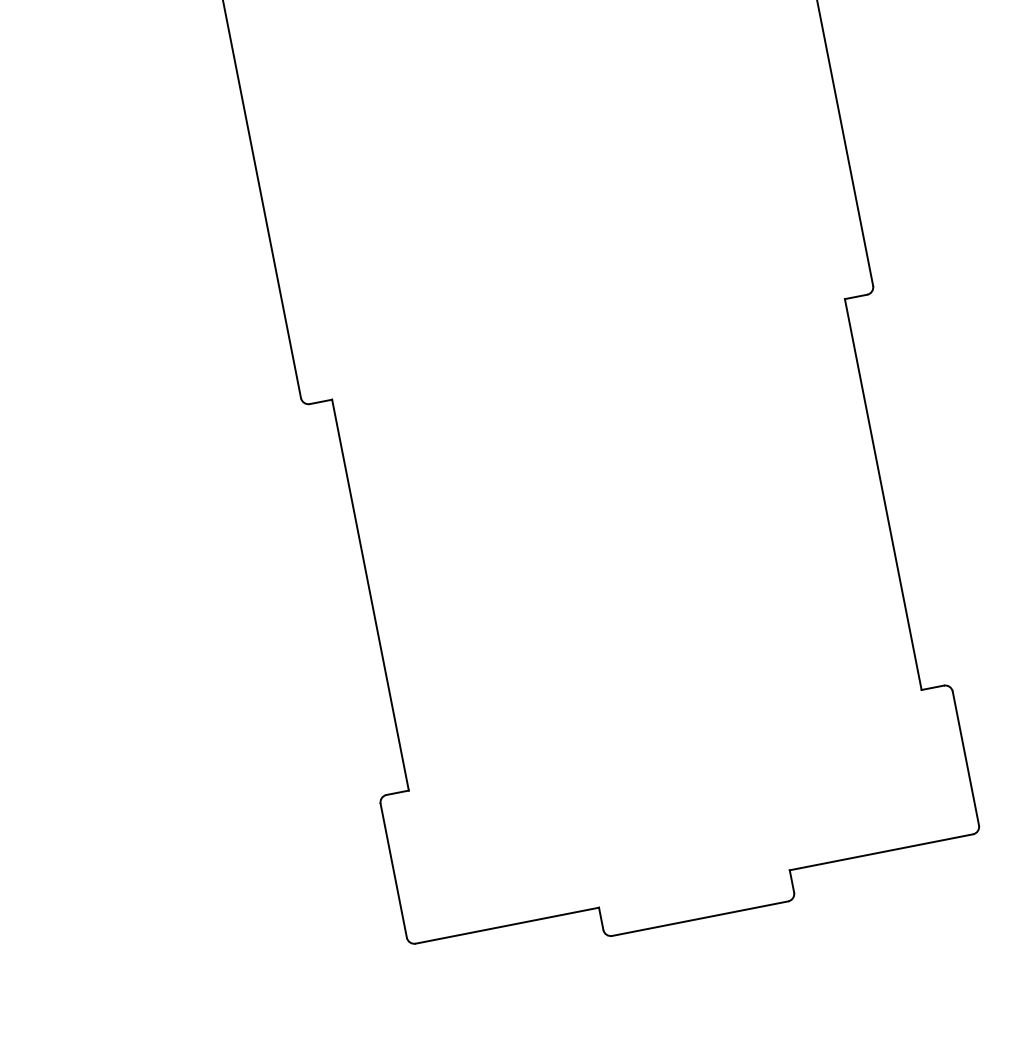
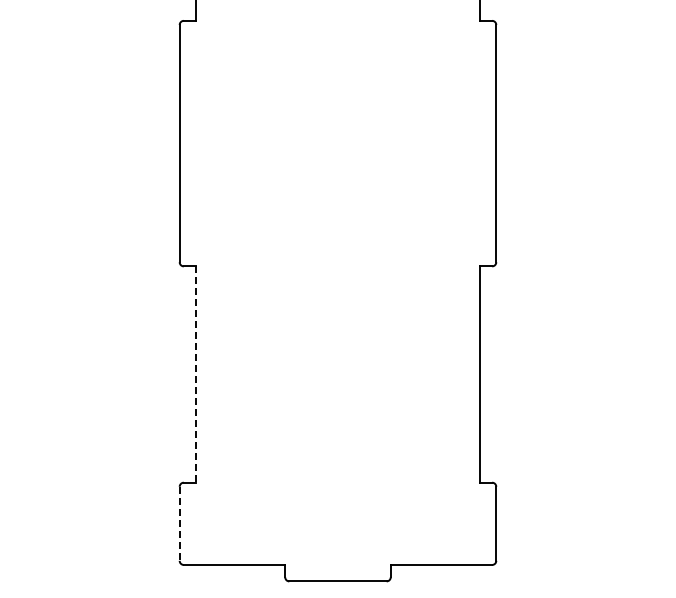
line: (371, 596) -> (196, 375), solid -> dashed
line: (393, 872) -> (179, 524), solid -> dashed

